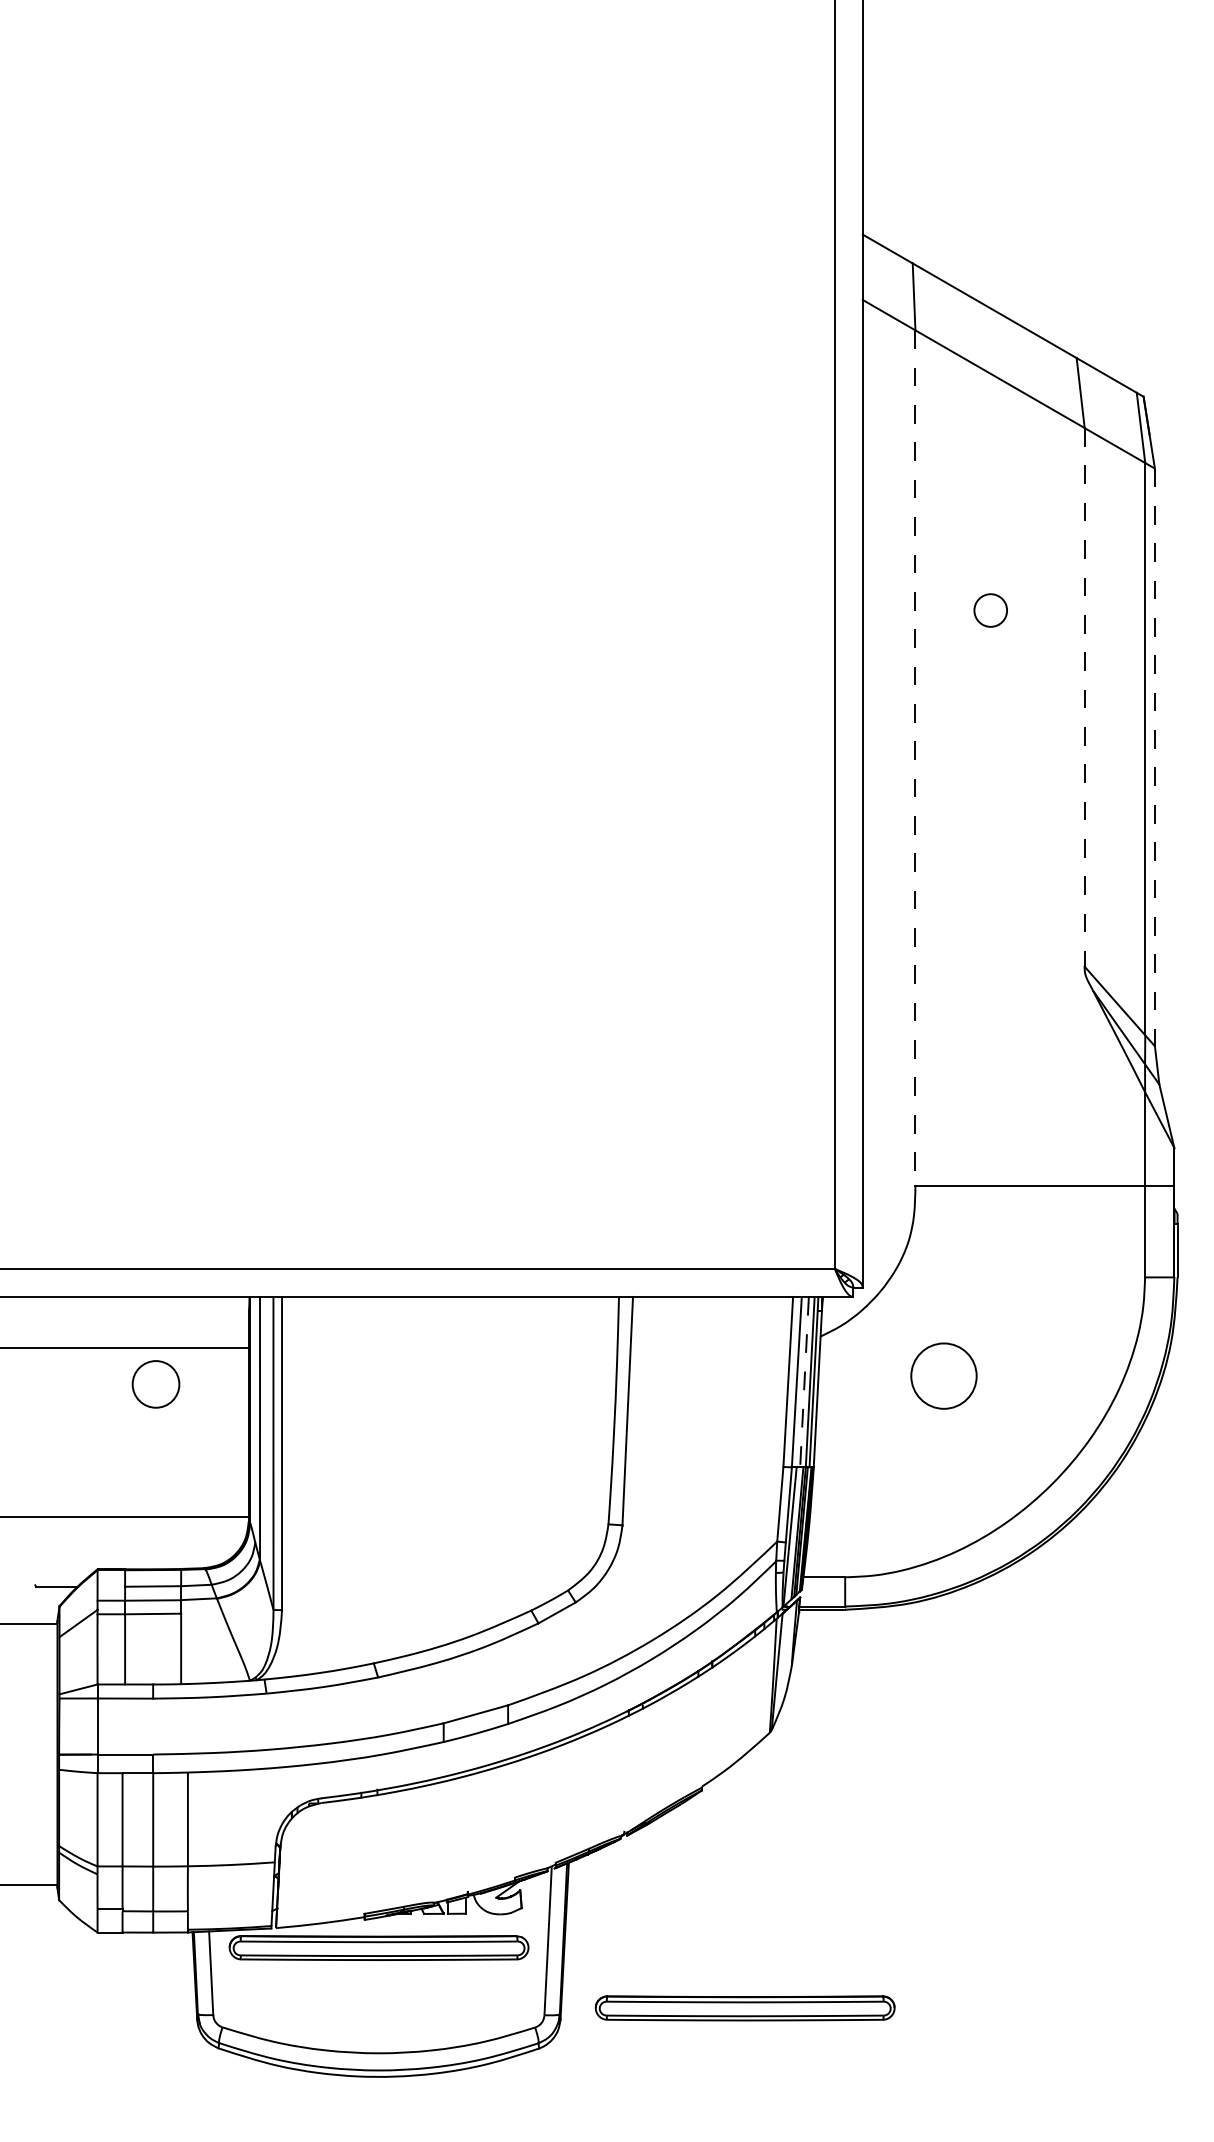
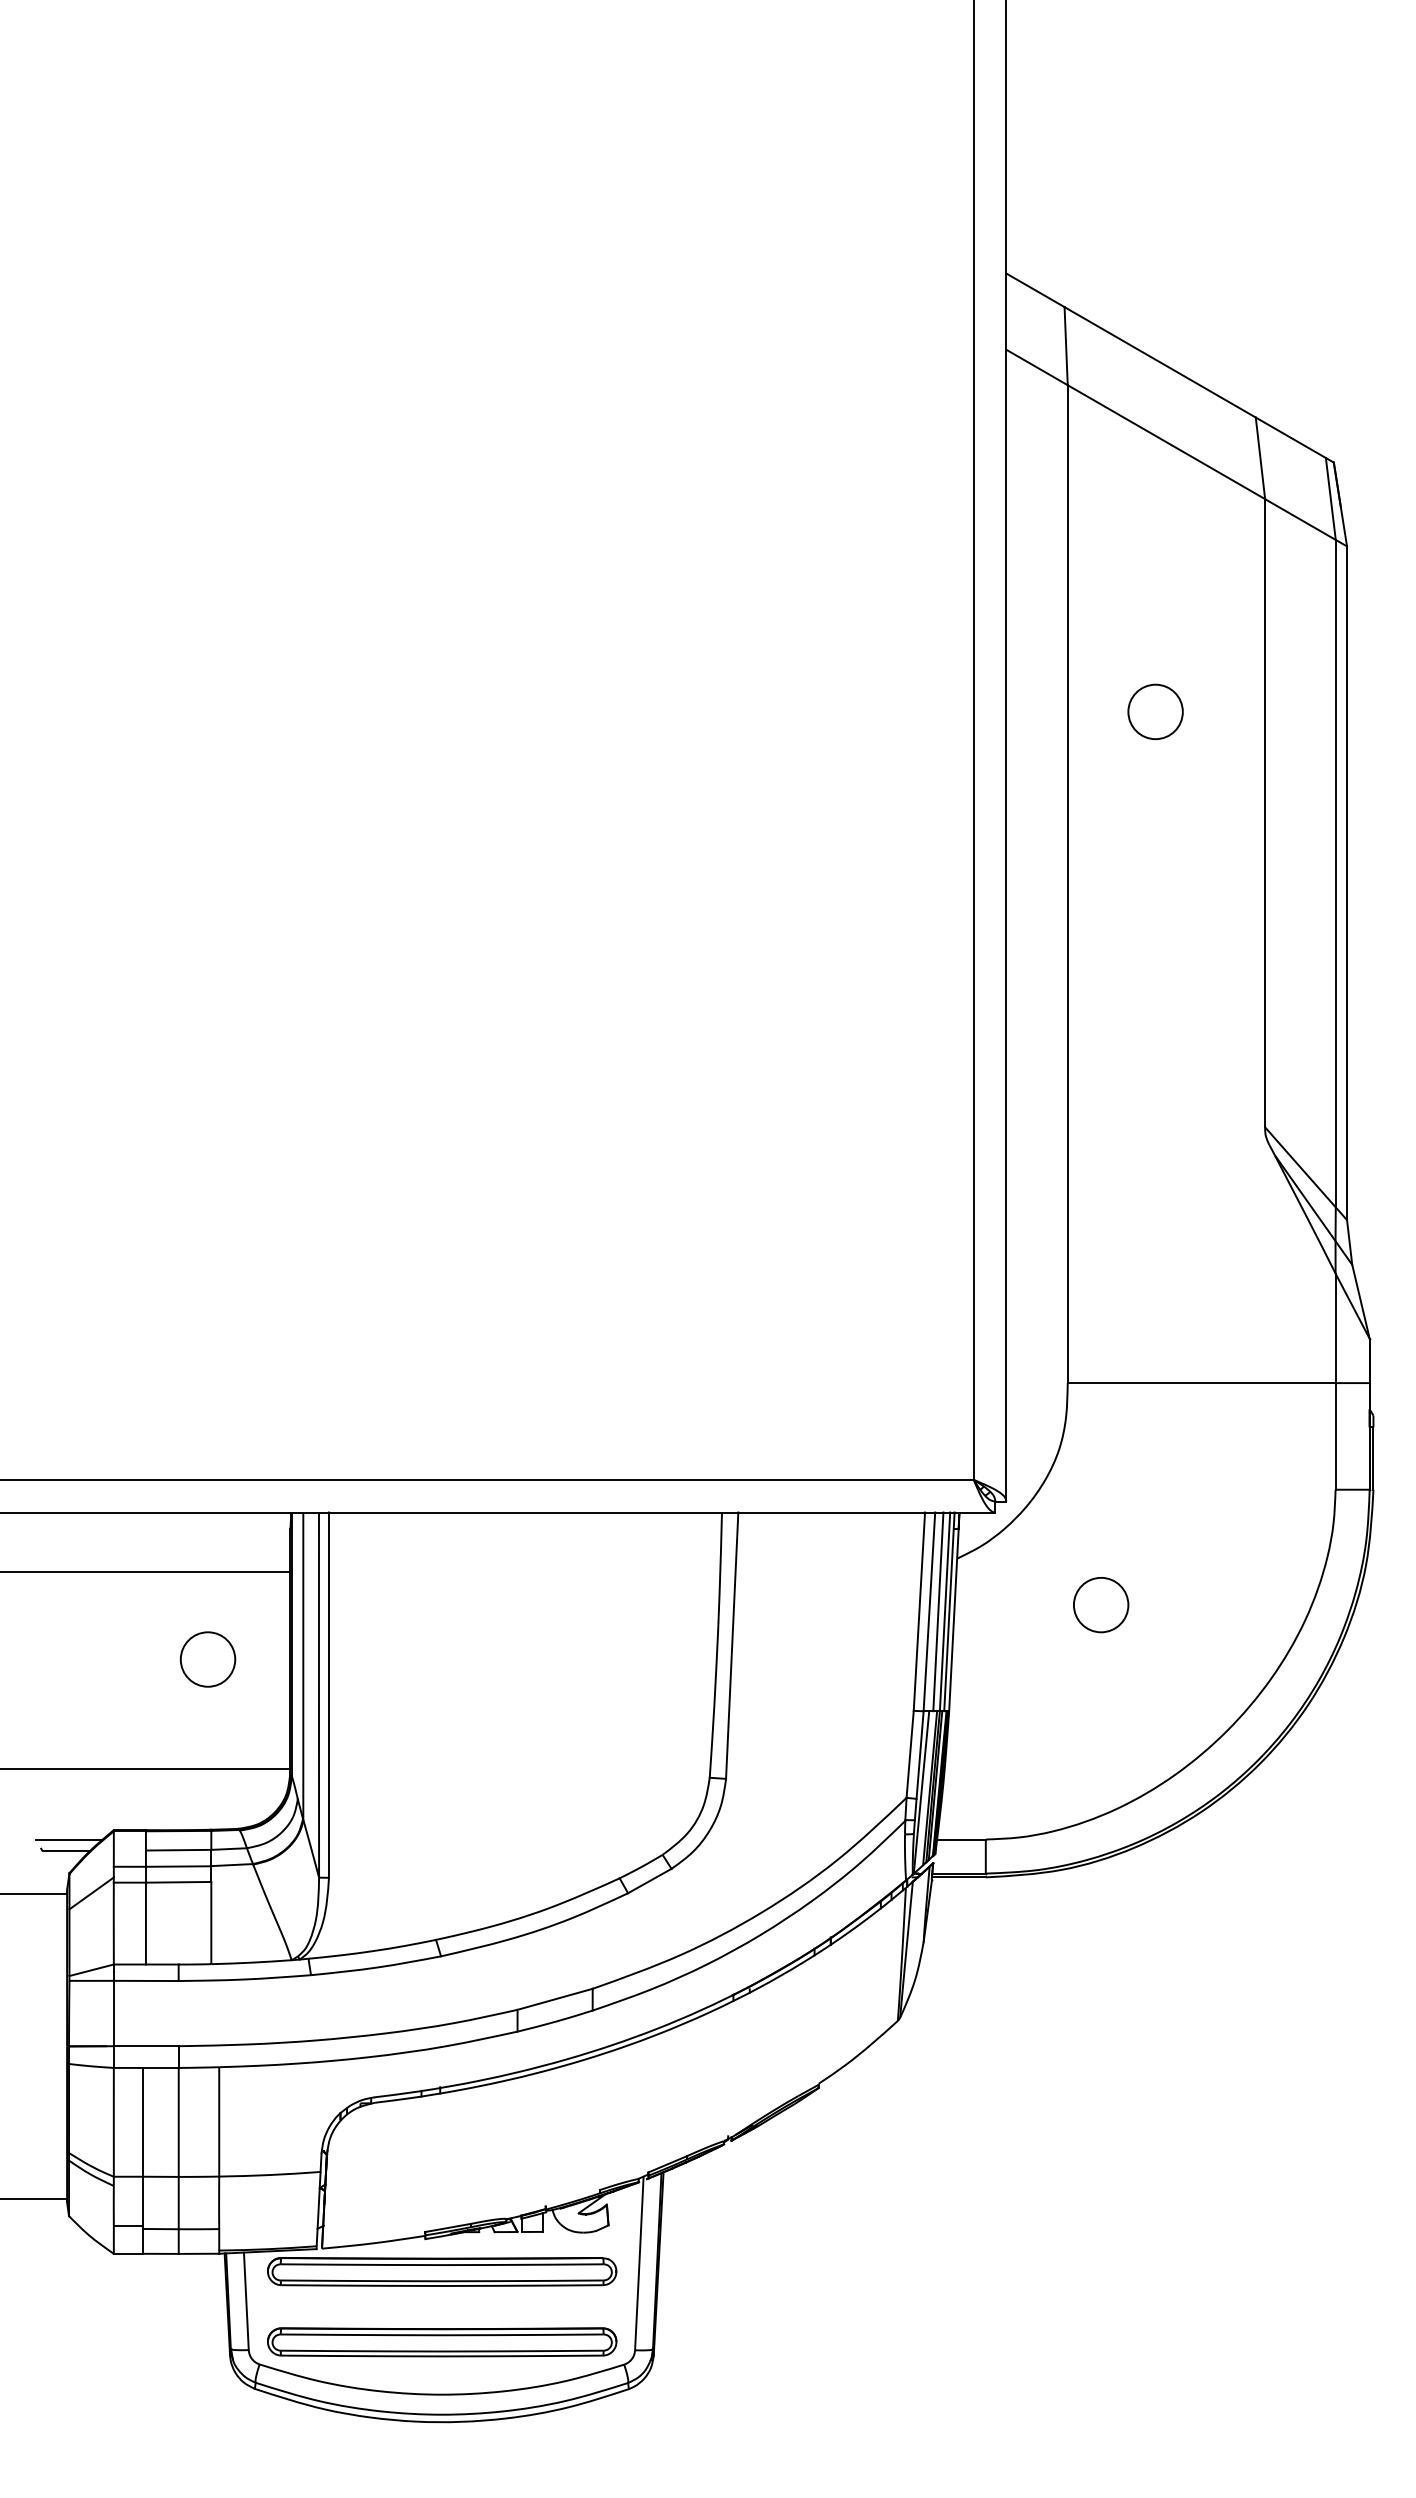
circle: (990, 610) -> (1155, 711), size x1.43
line: (1085, 697) -> (1265, 813), dashed -> solid
line: (1155, 757) -> (1347, 883), dashed -> solid
line: (915, 758) -> (1067, 884), dashed -> solid
circle: (944, 1376) -> (1101, 1605), size x0.71
line: (804, 1381) -> (938, 1611), dashed -> solid
circle: (155, 1384) -> (207, 1659), moved
line: (59, 1577) -> (69, 1839), added
part: (745, 2008) -> (442, 2342), moved

